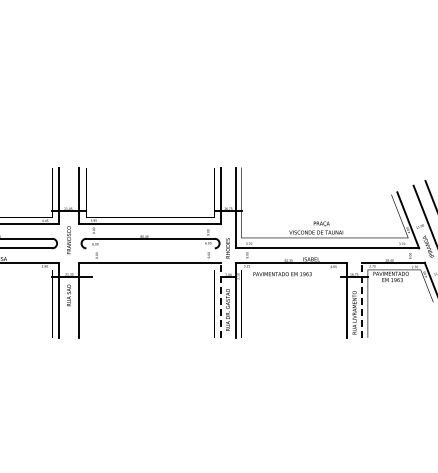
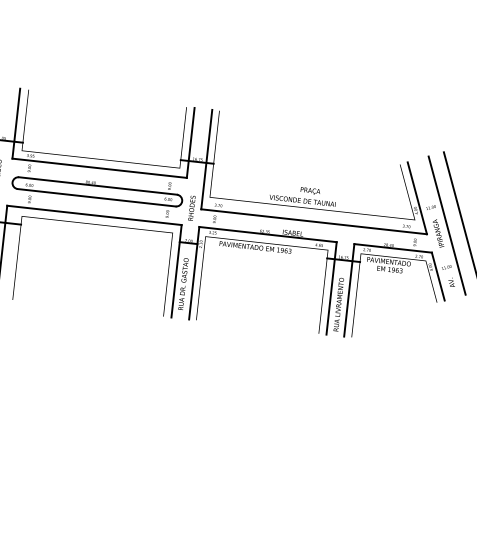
line: (150, 248) -> (96, 197), added
line: (221, 300) -> (176, 271), dashed -> solid
line: (361, 300) -> (348, 290), dashed -> solid

